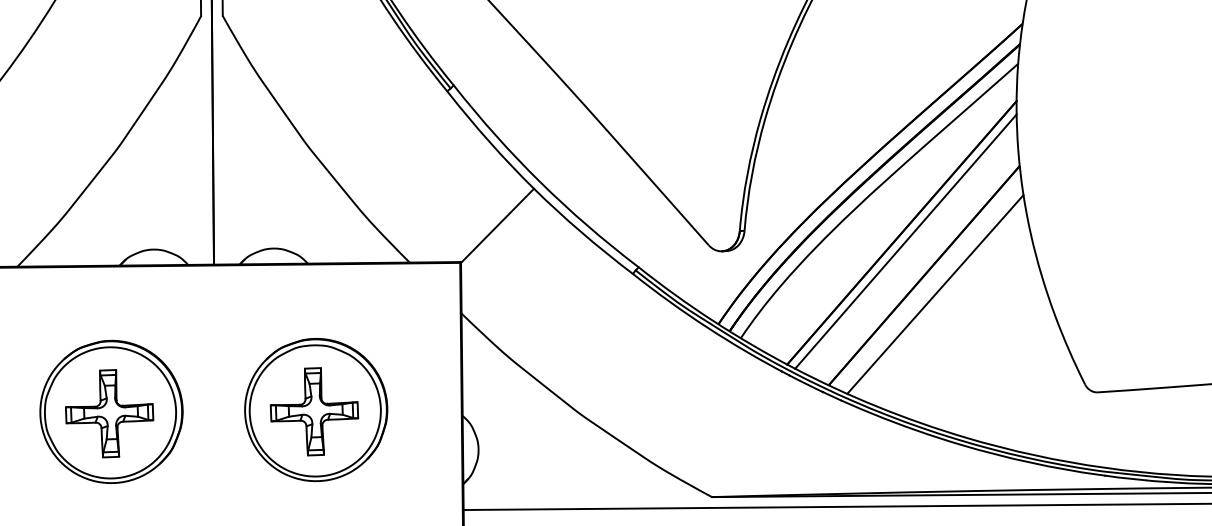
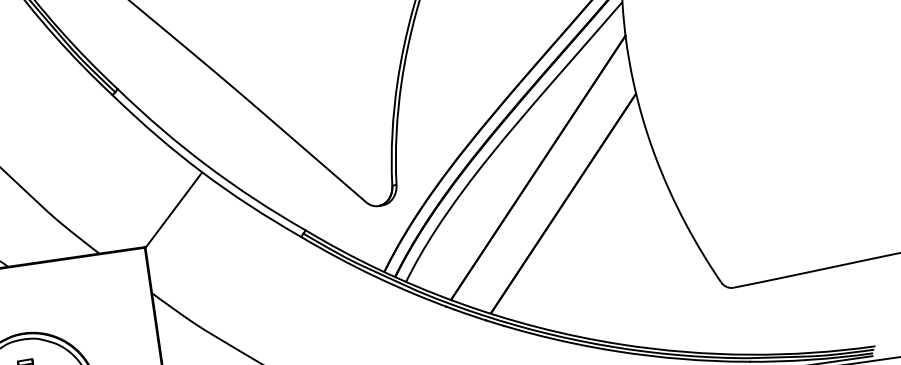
line: (905, 241) -> (542, 175), removed
line: (935, 294) -> (575, 219), removed

